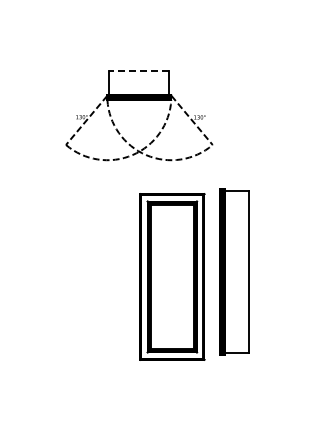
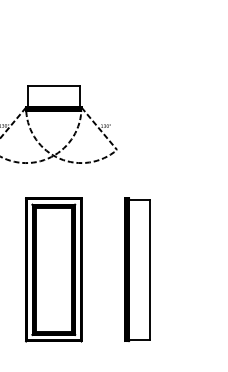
line: (139, 71) -> (53, 86), dashed -> solid
part: (234, 271) -> (137, 269), moved
part: (172, 276) -> (53, 269), moved

